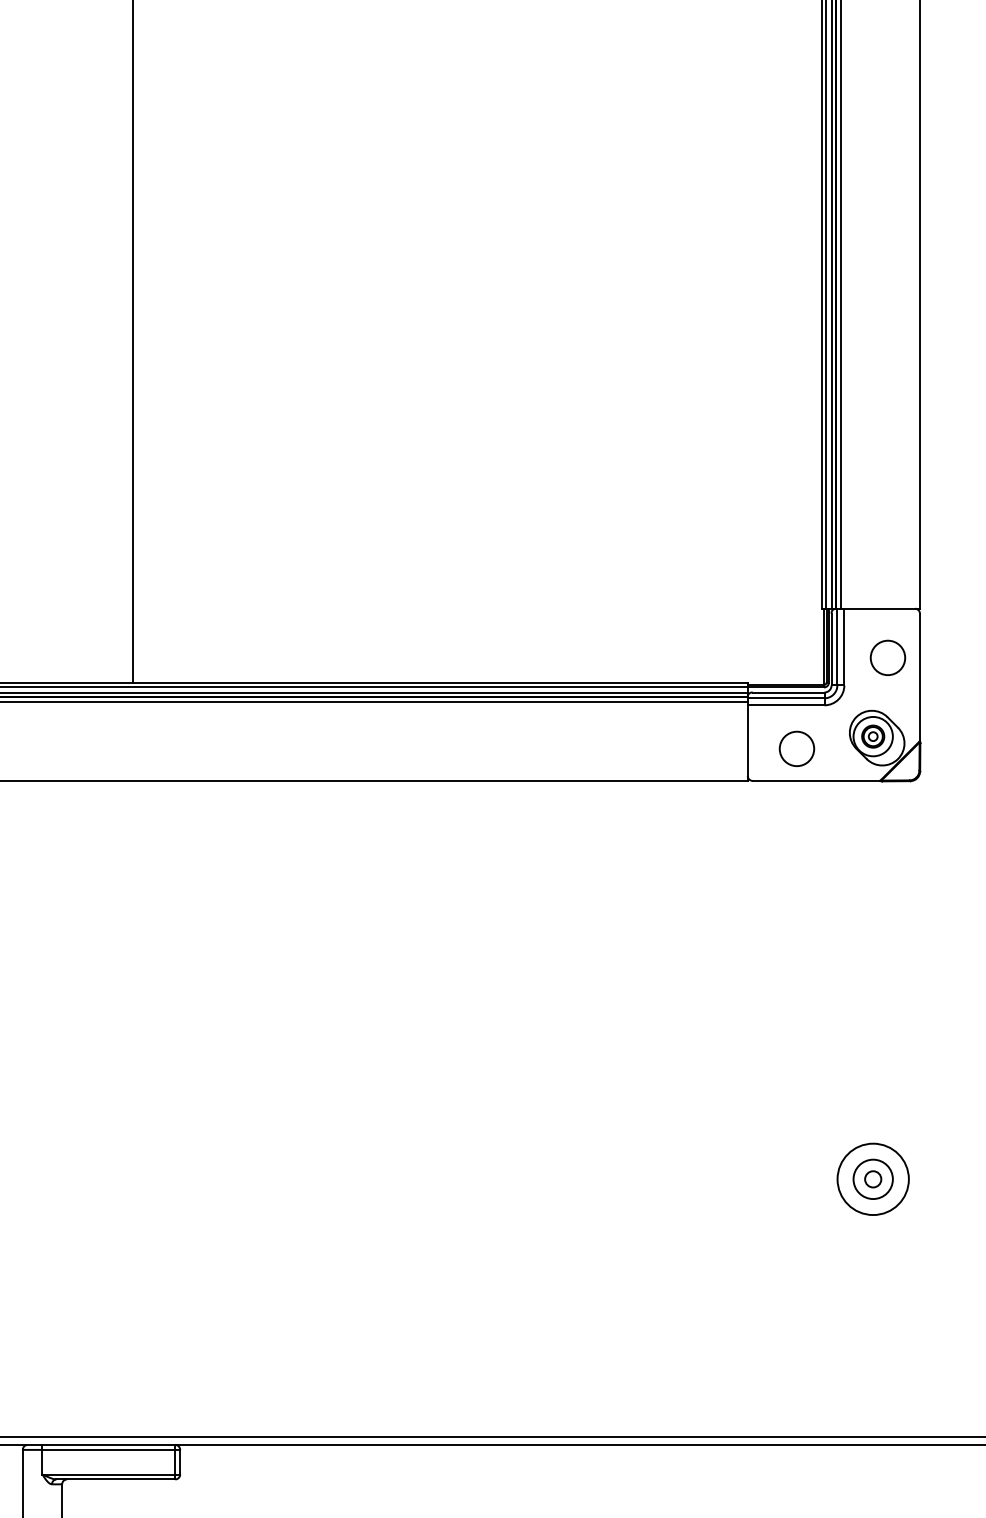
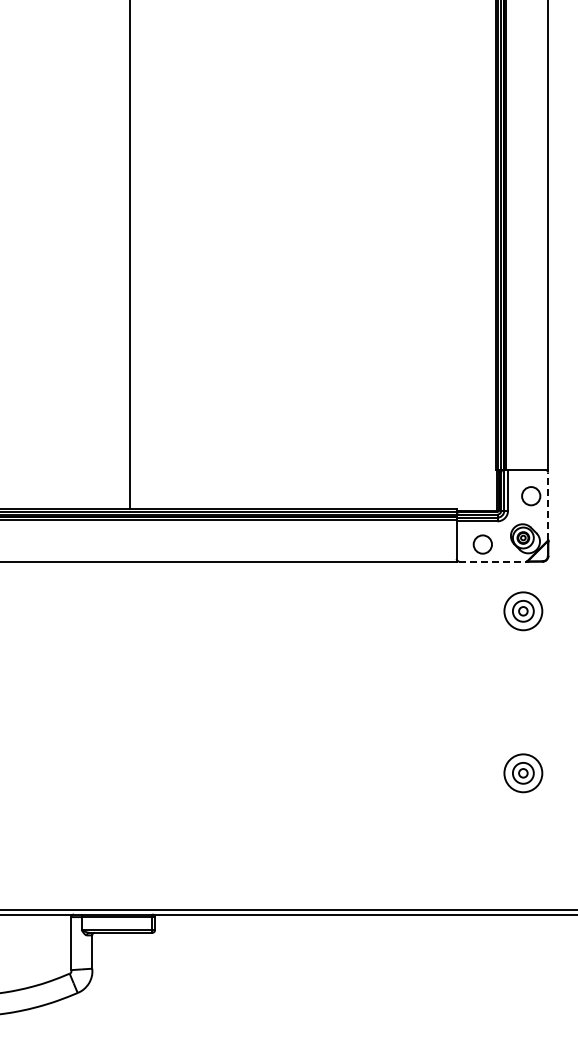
line: (920, 677) -> (548, 506), solid -> dashed
line: (817, 780) -> (493, 561), solid -> dashed
part: (873, 874) -> (523, 611), added

